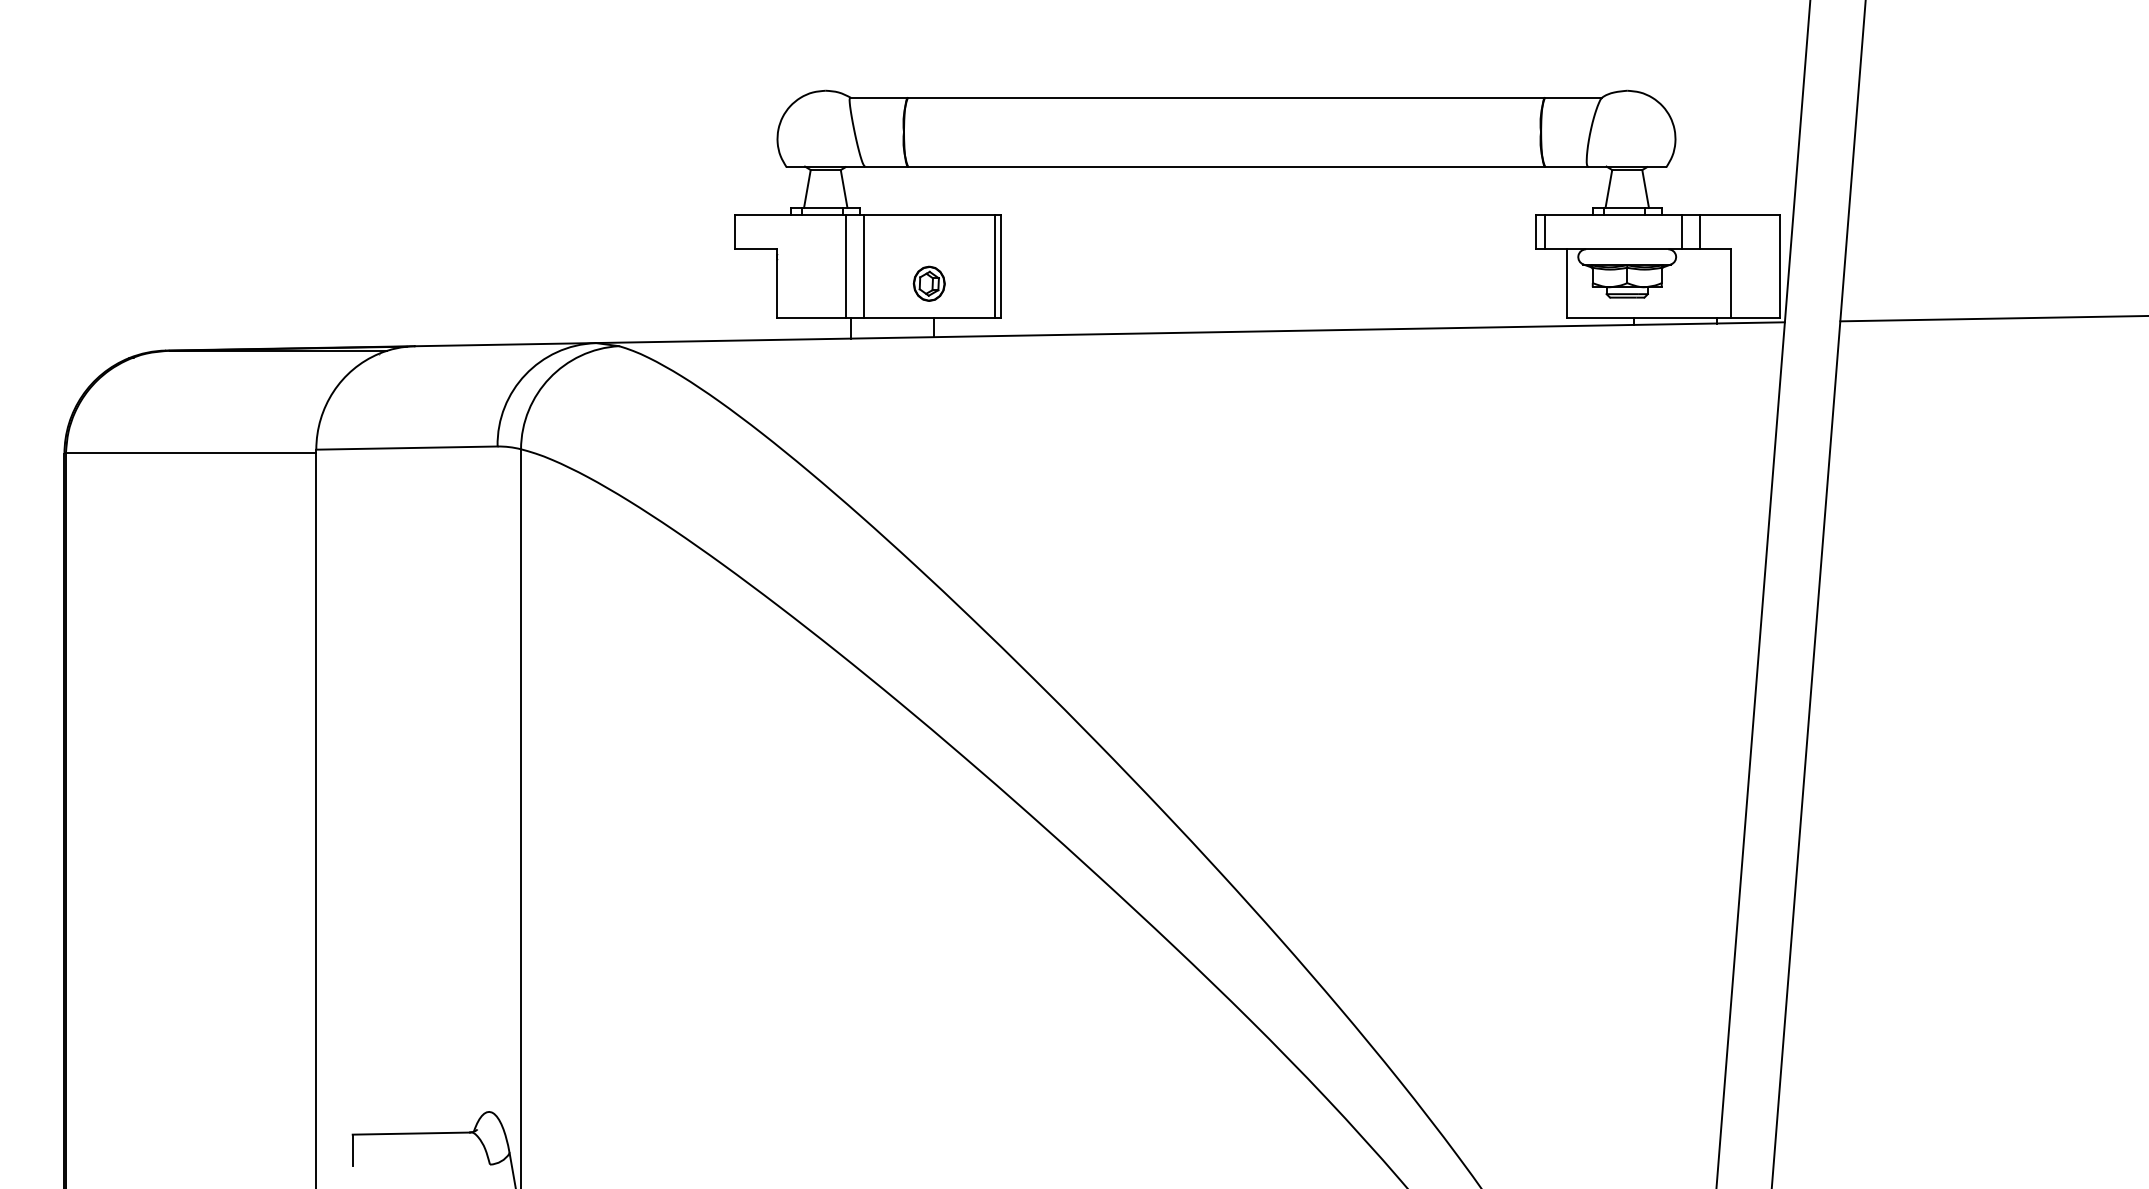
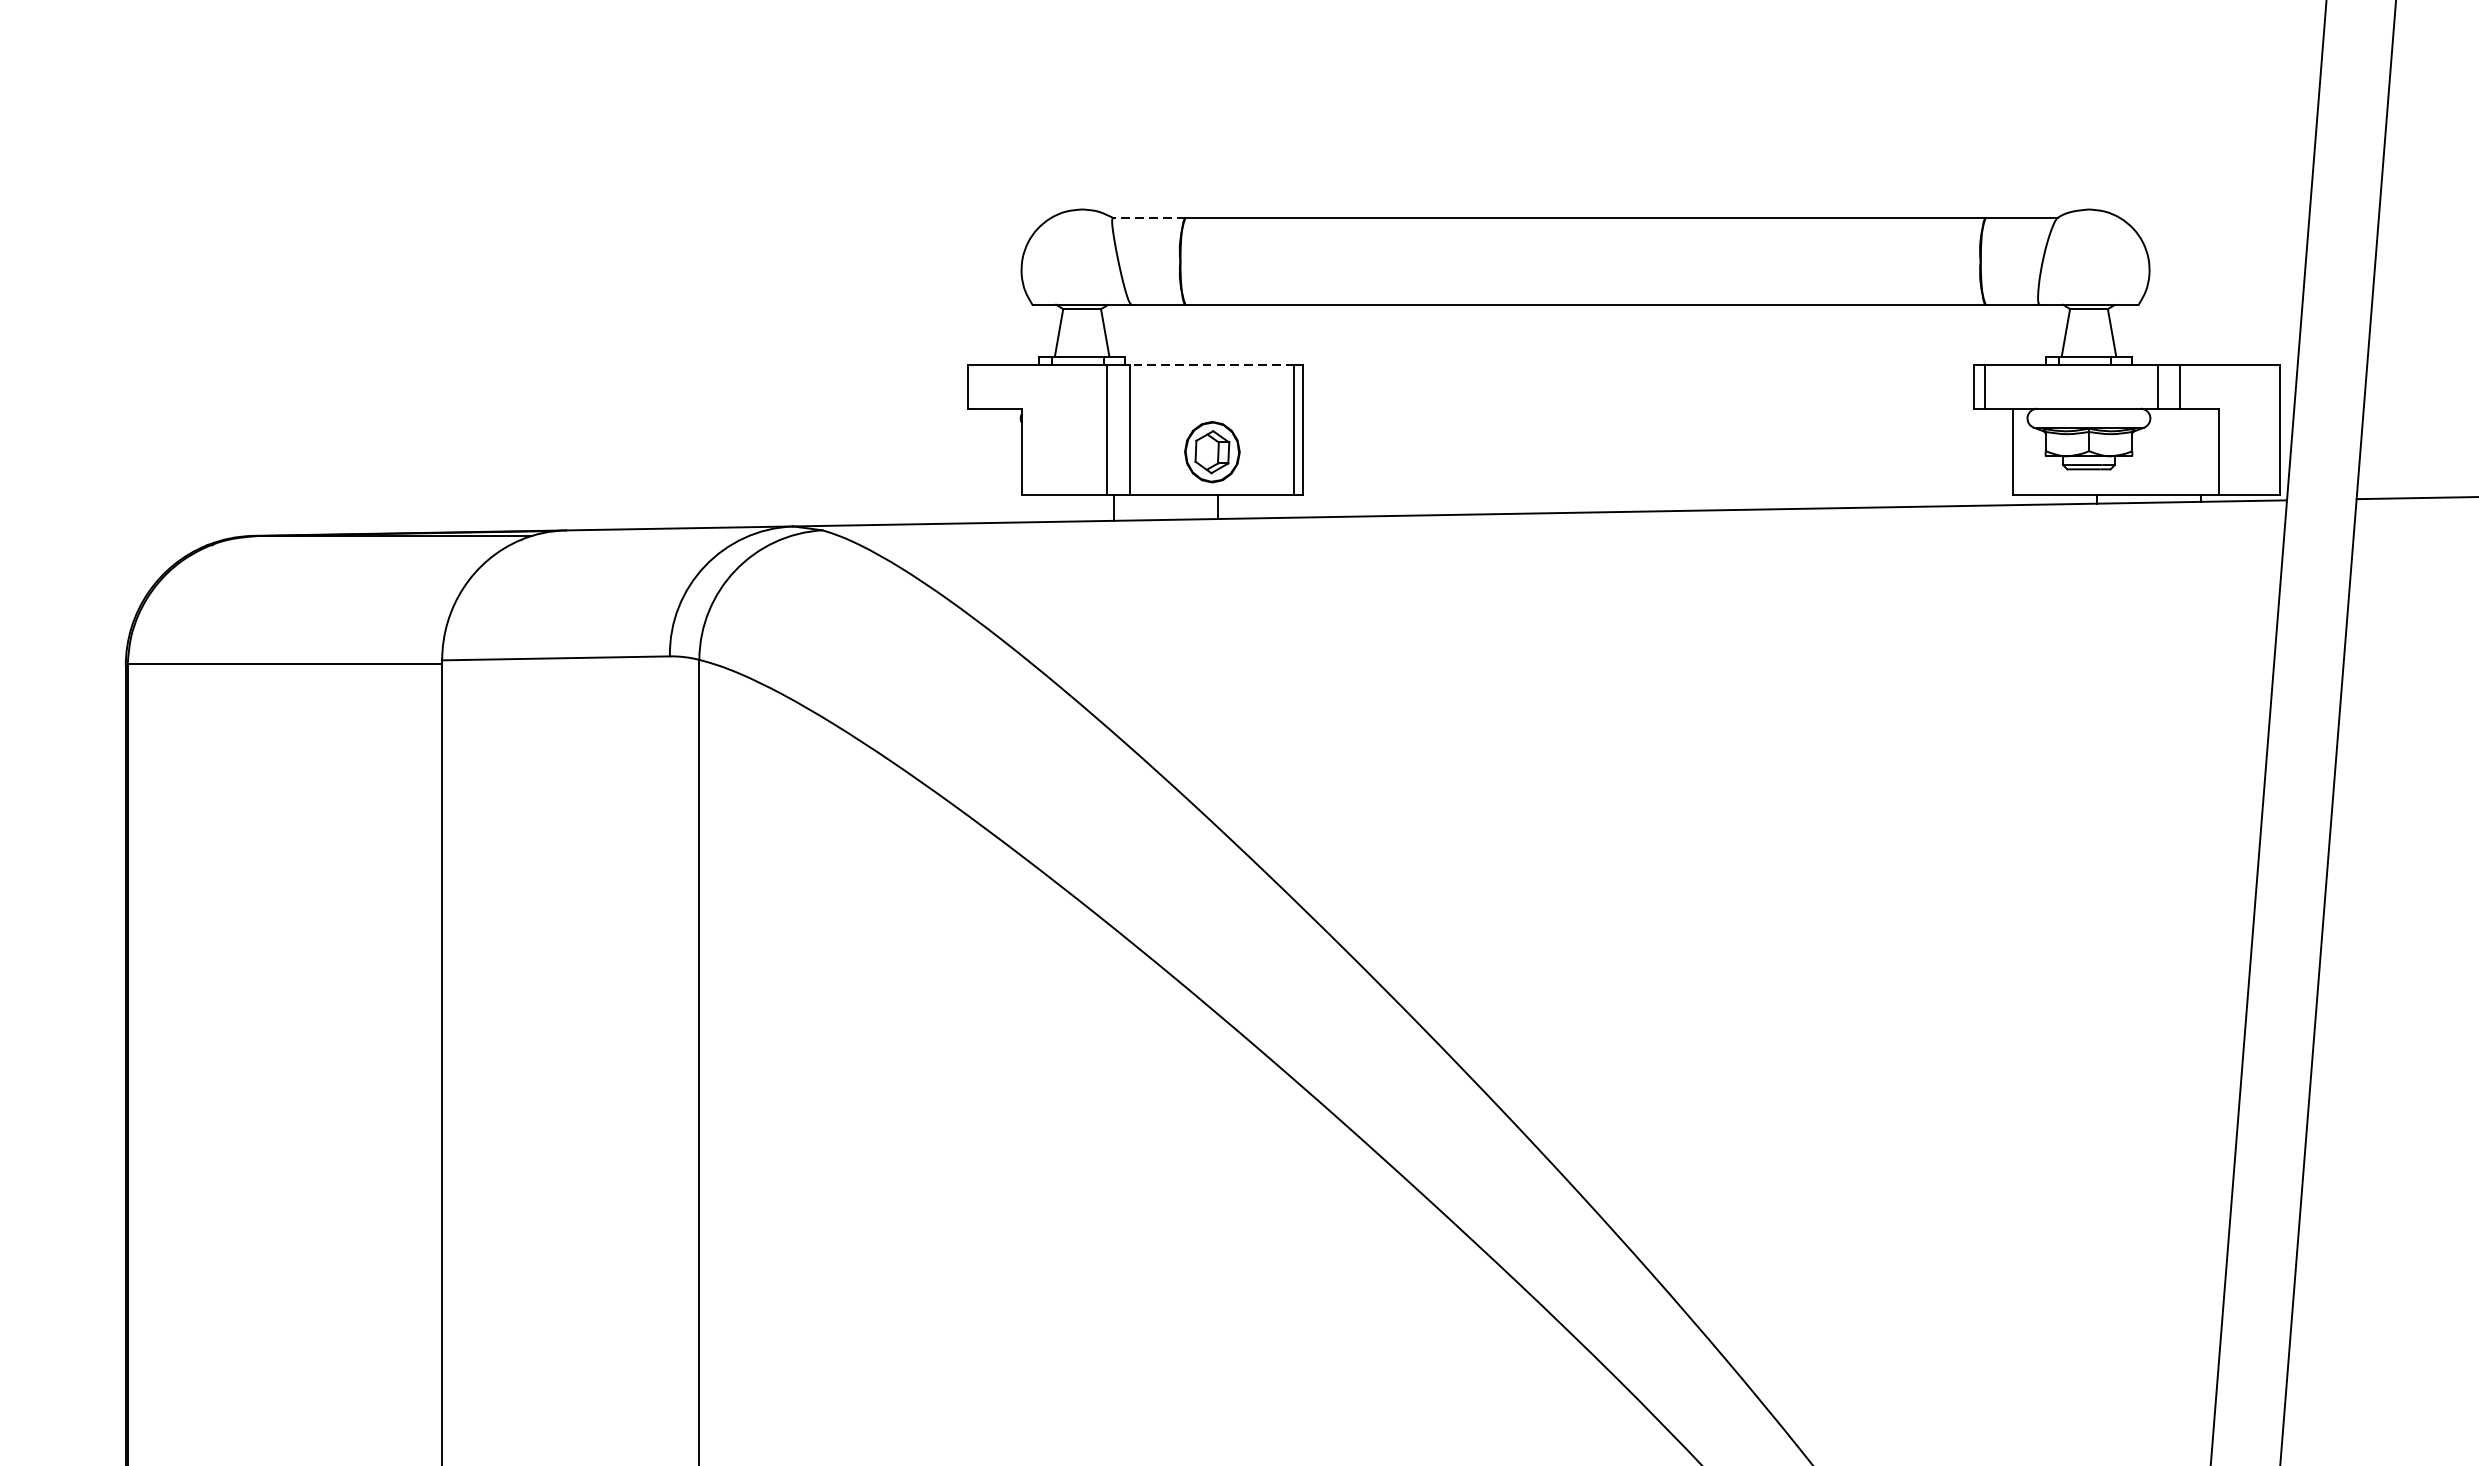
line: (879, 97) -> (1149, 217), solid -> dashed
line: (928, 214) -> (1211, 364), solid -> dashed
part: (928, 283) -> (1211, 451), size x1.4

